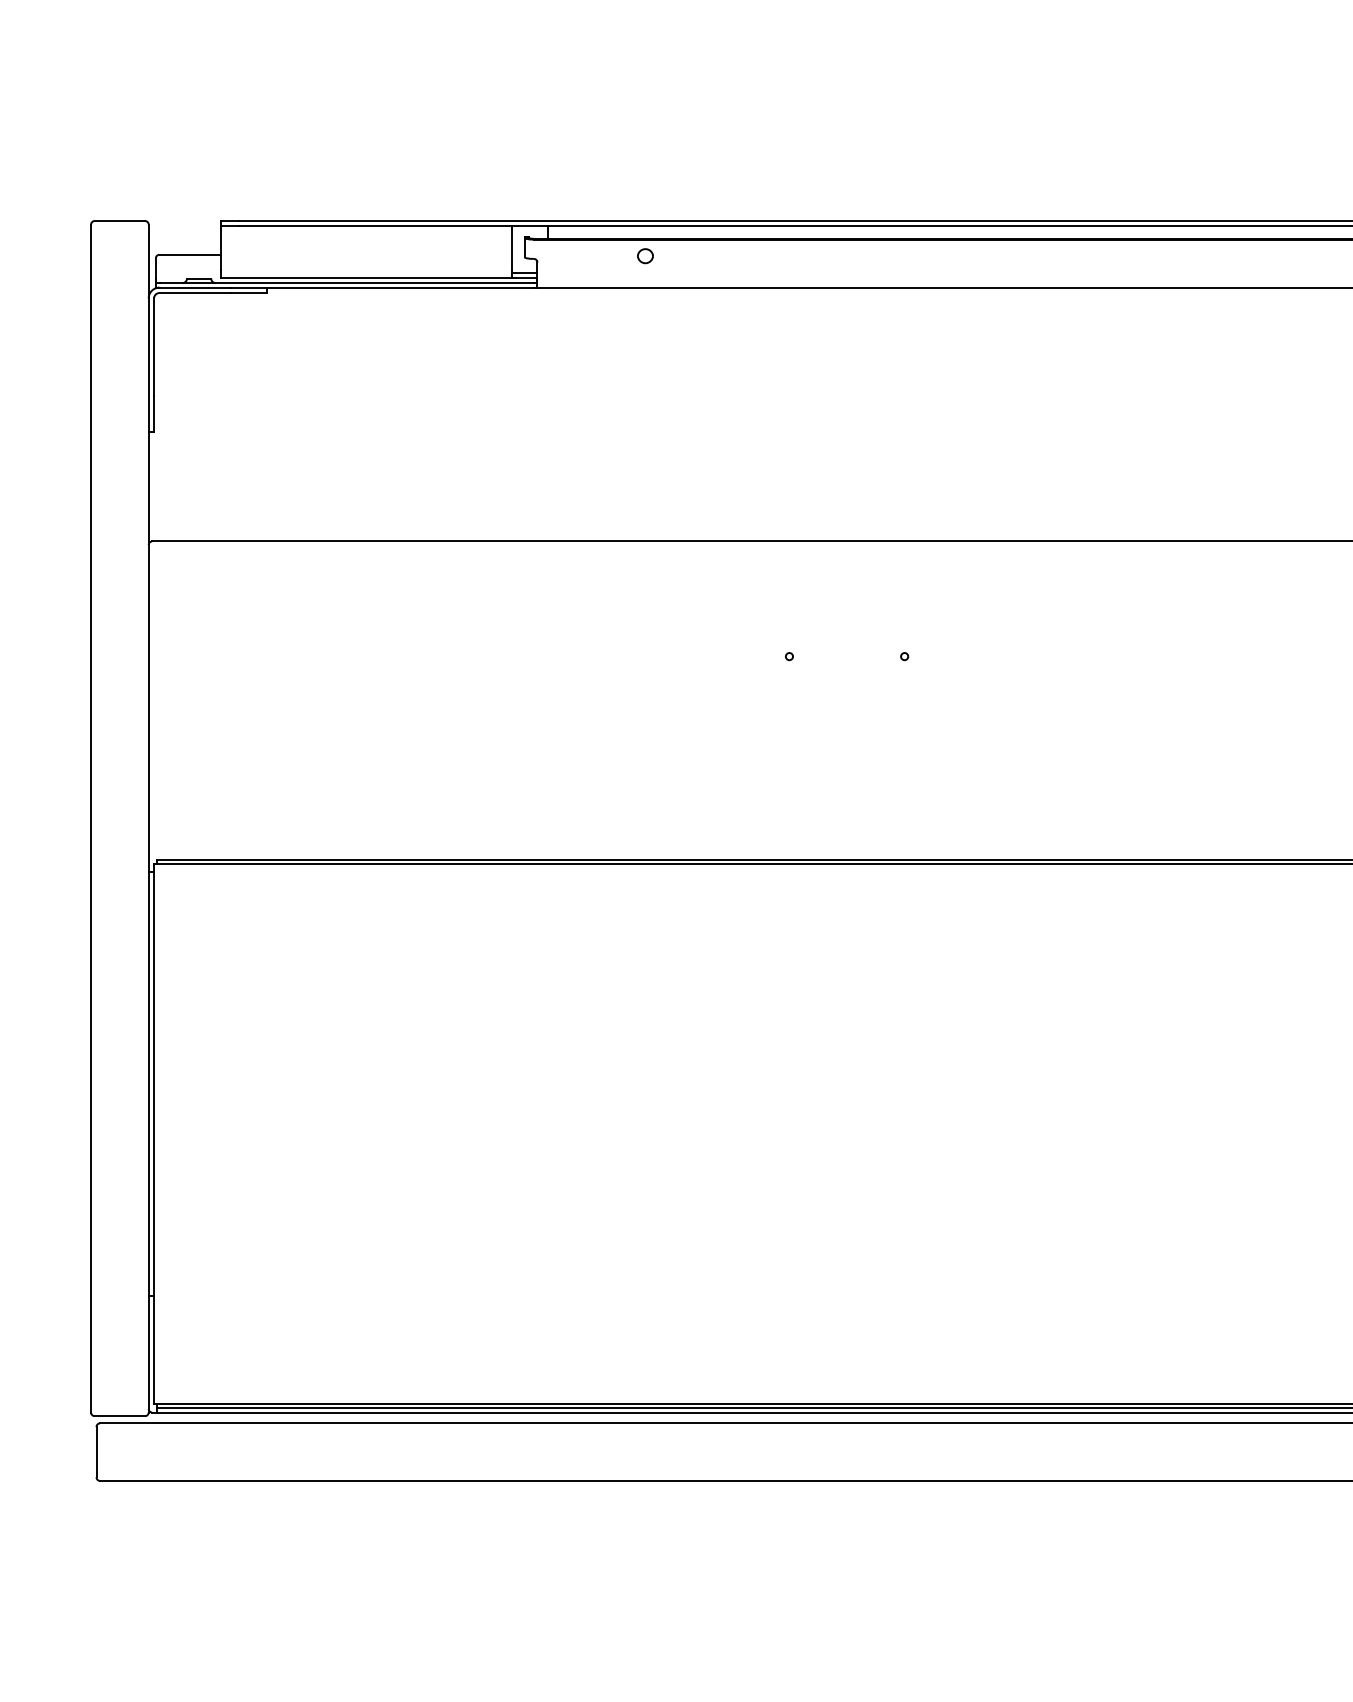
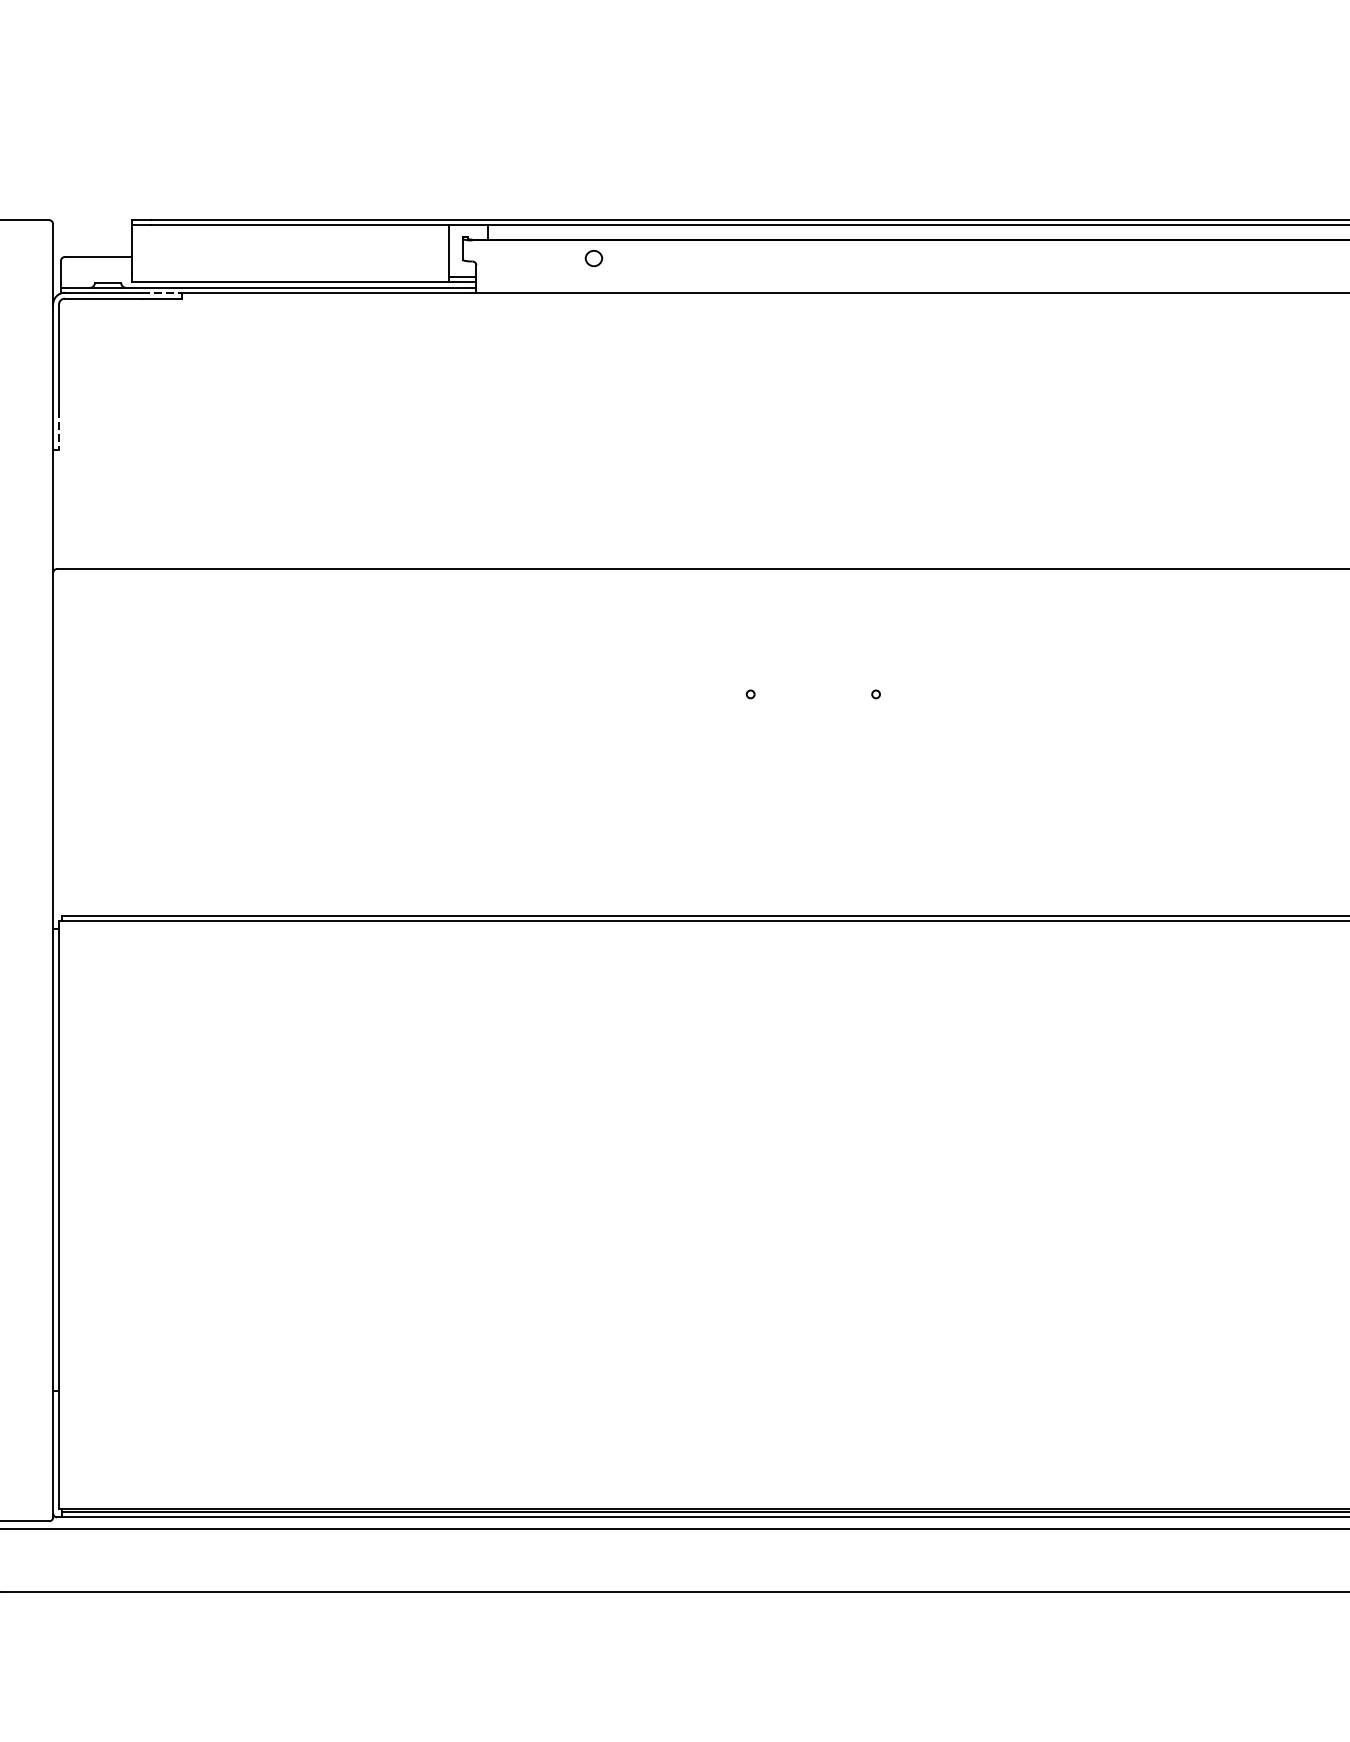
line: (248, 287) -> (161, 292), solid -> dashed
line: (154, 413) -> (59, 429), solid -> dashed

